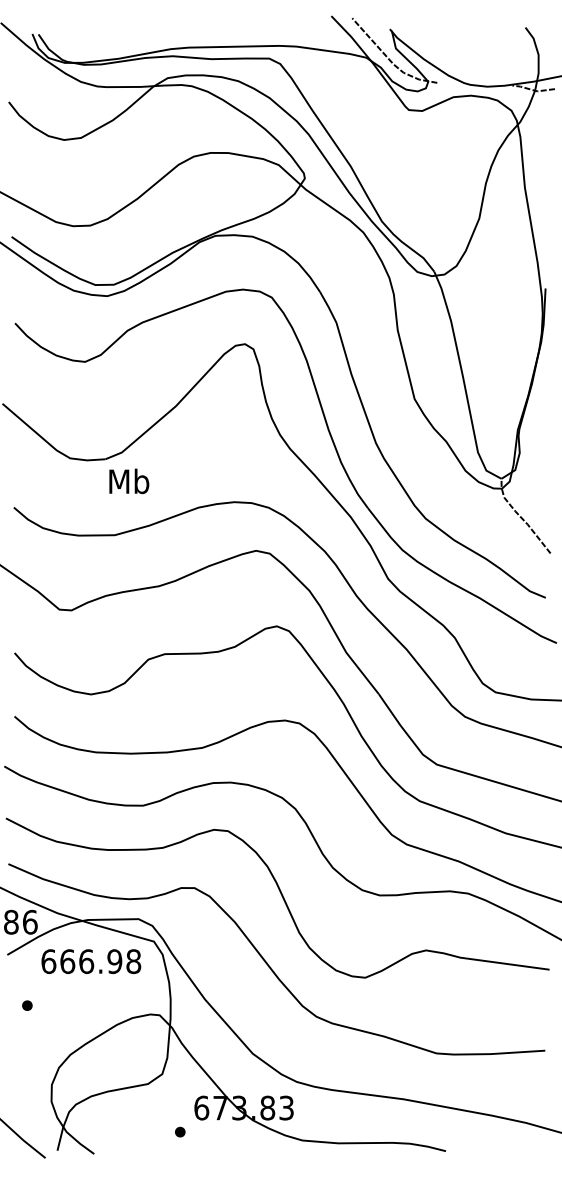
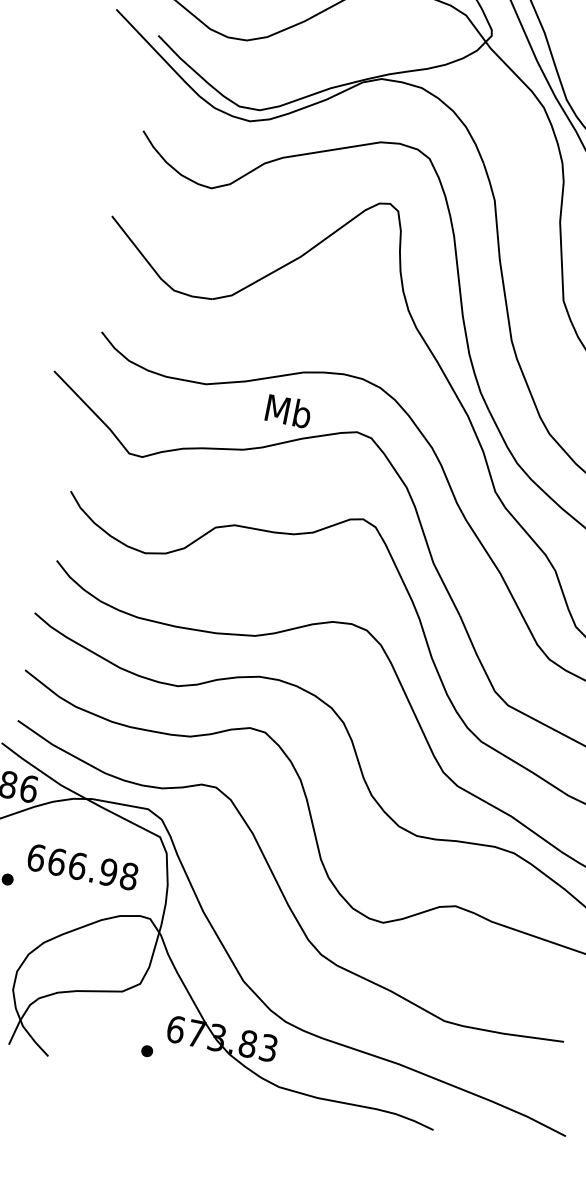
text: (129, 481) -> (288, 411), moved
text: (91, 961) -> (83, 867), moved

